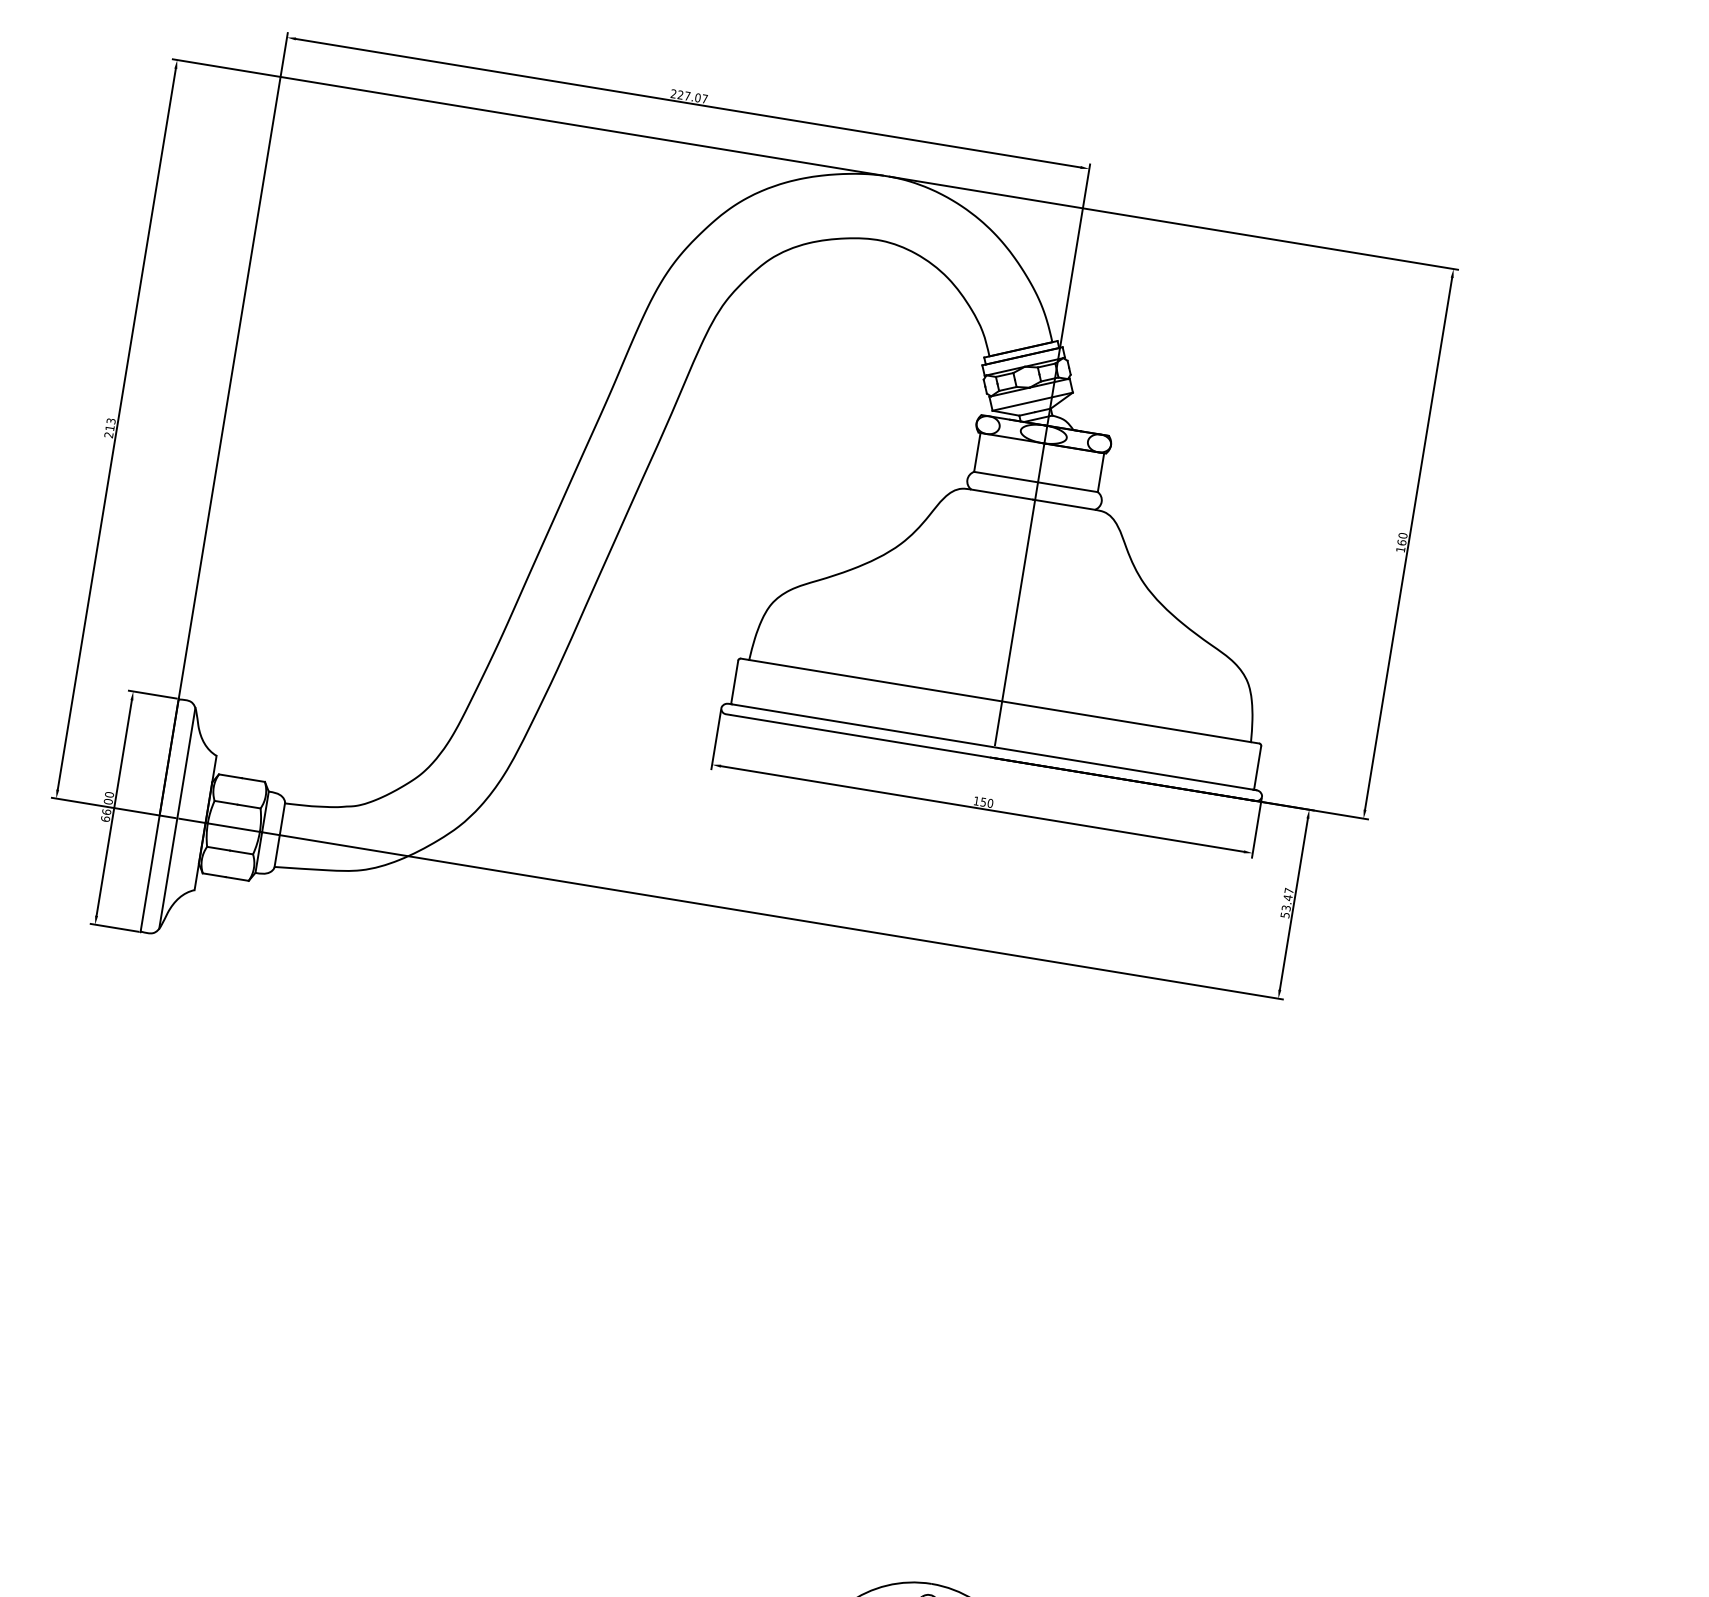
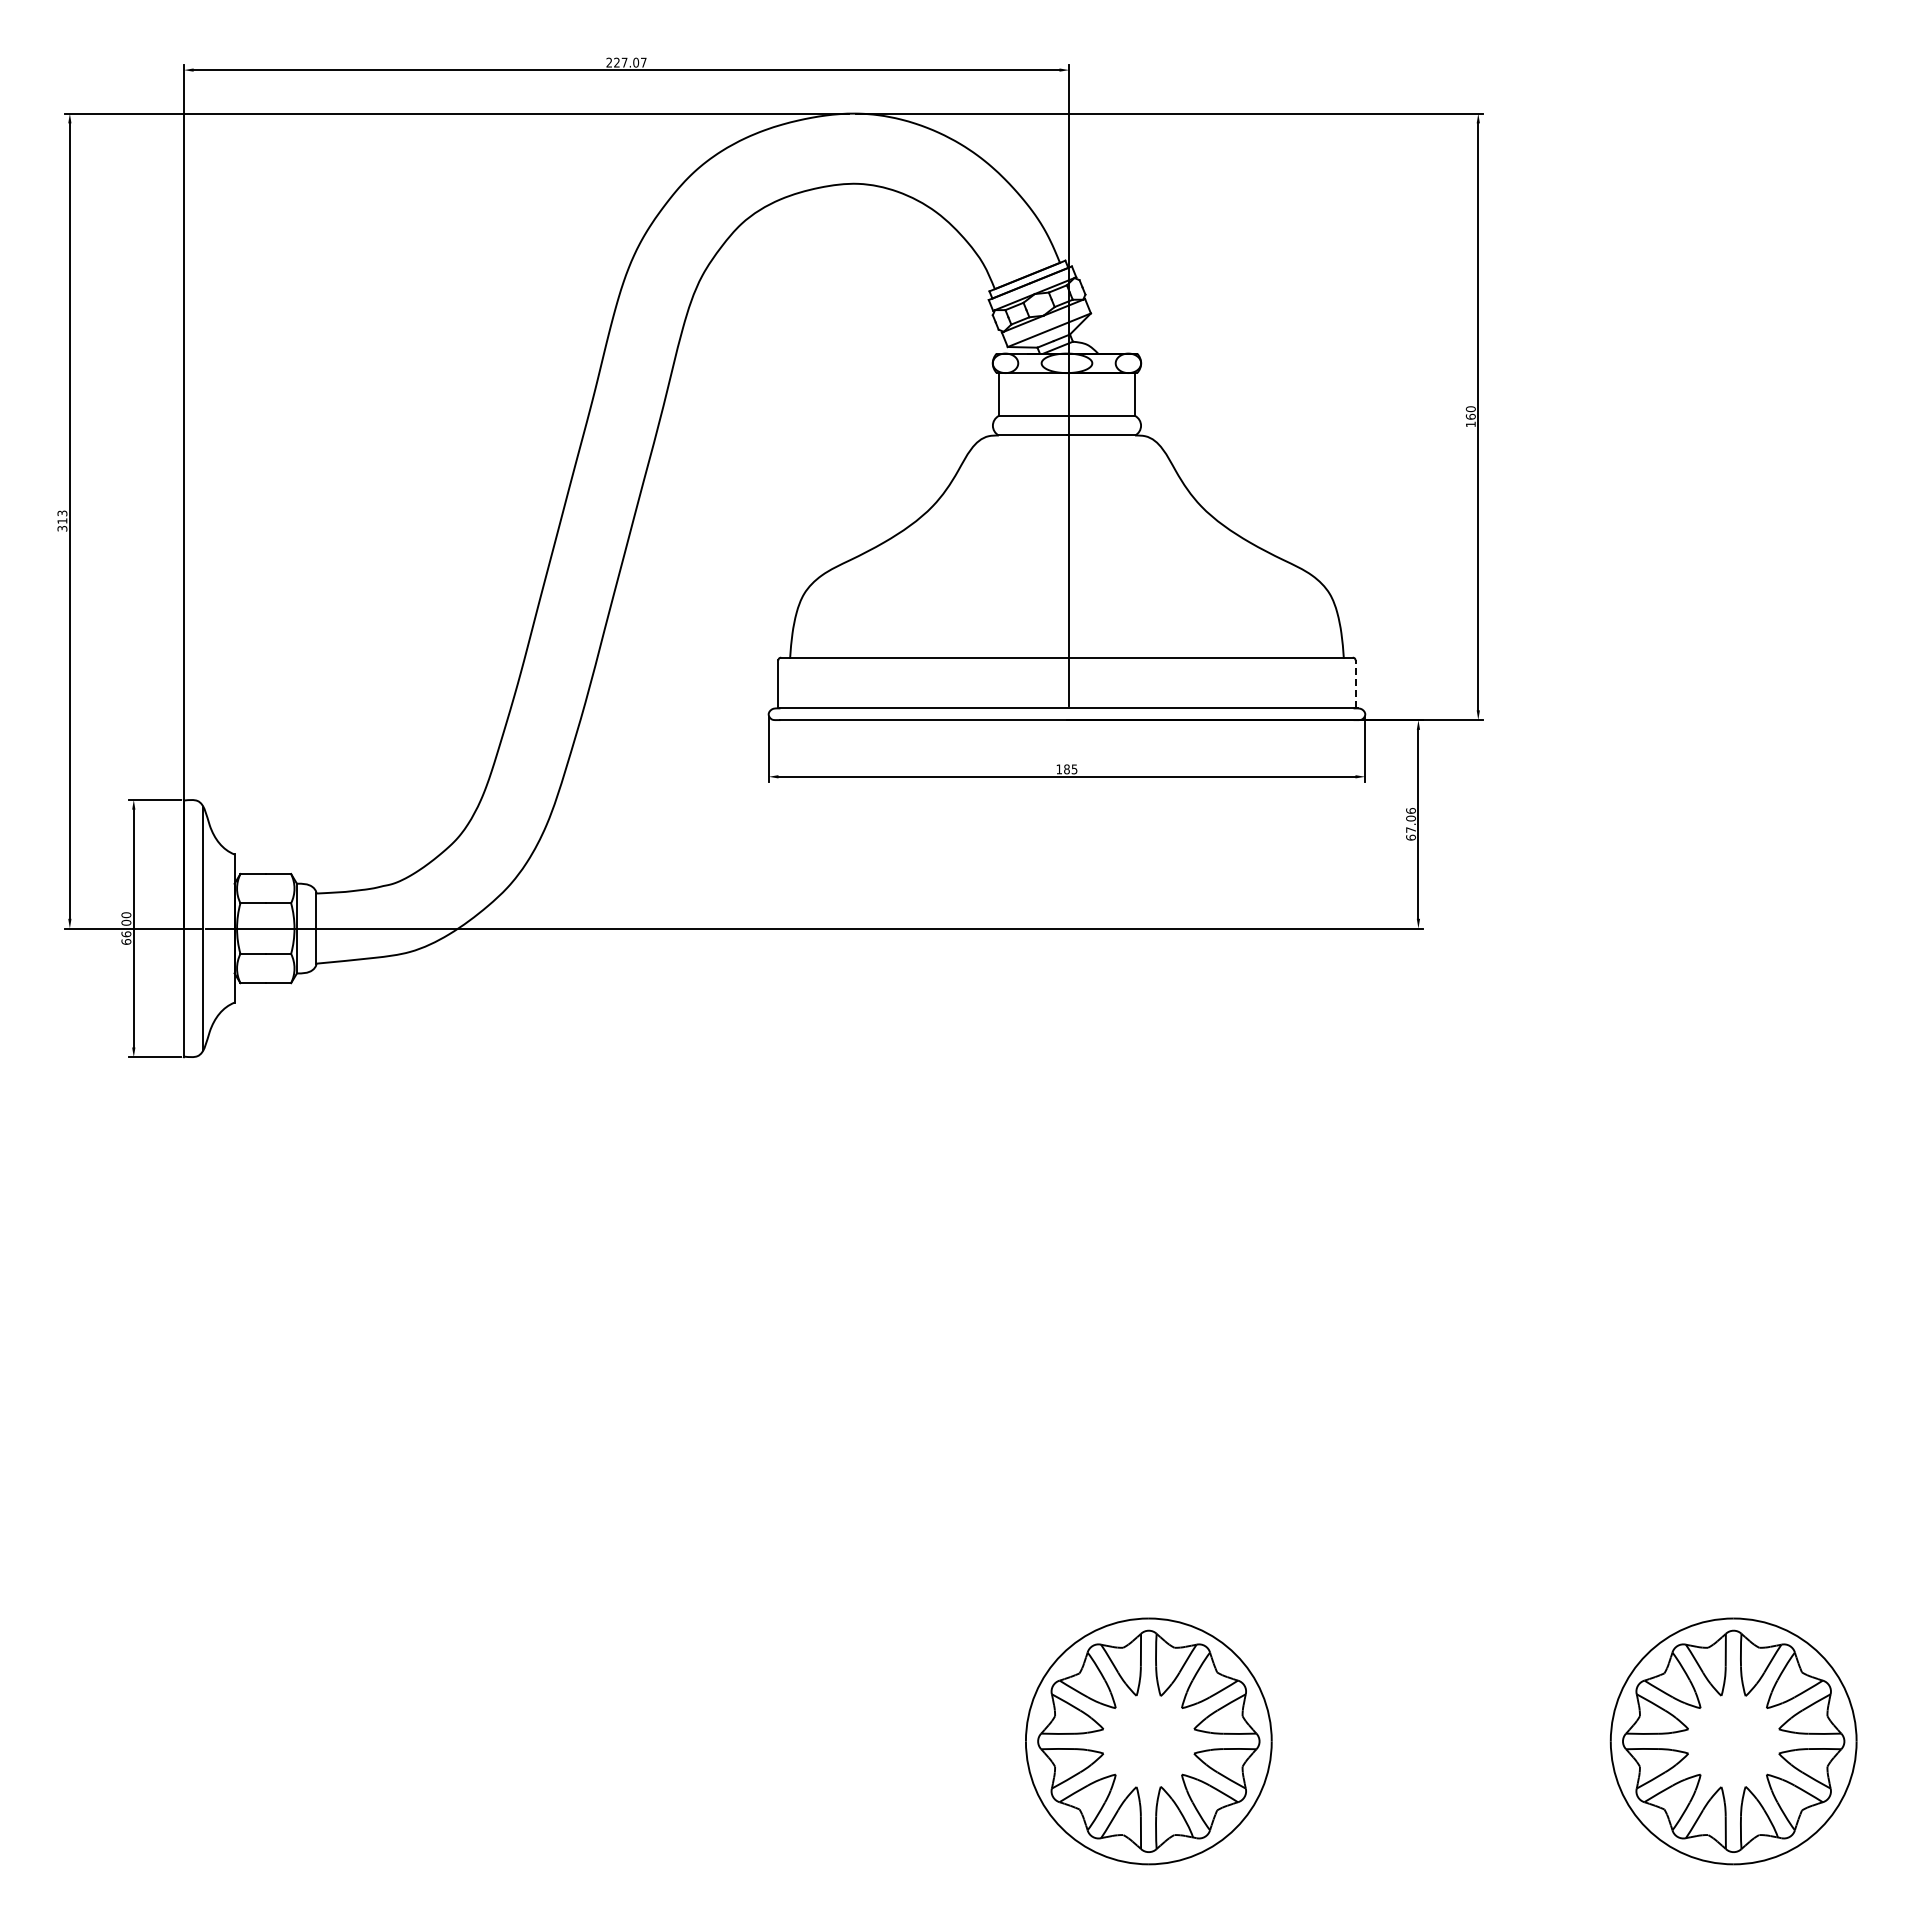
text: (109, 434) -> (62, 528), 213 -> 313
line: (1257, 768) -> (1355, 684), solid -> dashed
text: (986, 802) -> (1070, 769), 150 -> 185
text: (1286, 903) -> (1410, 824), 53.47 -> 67.06

